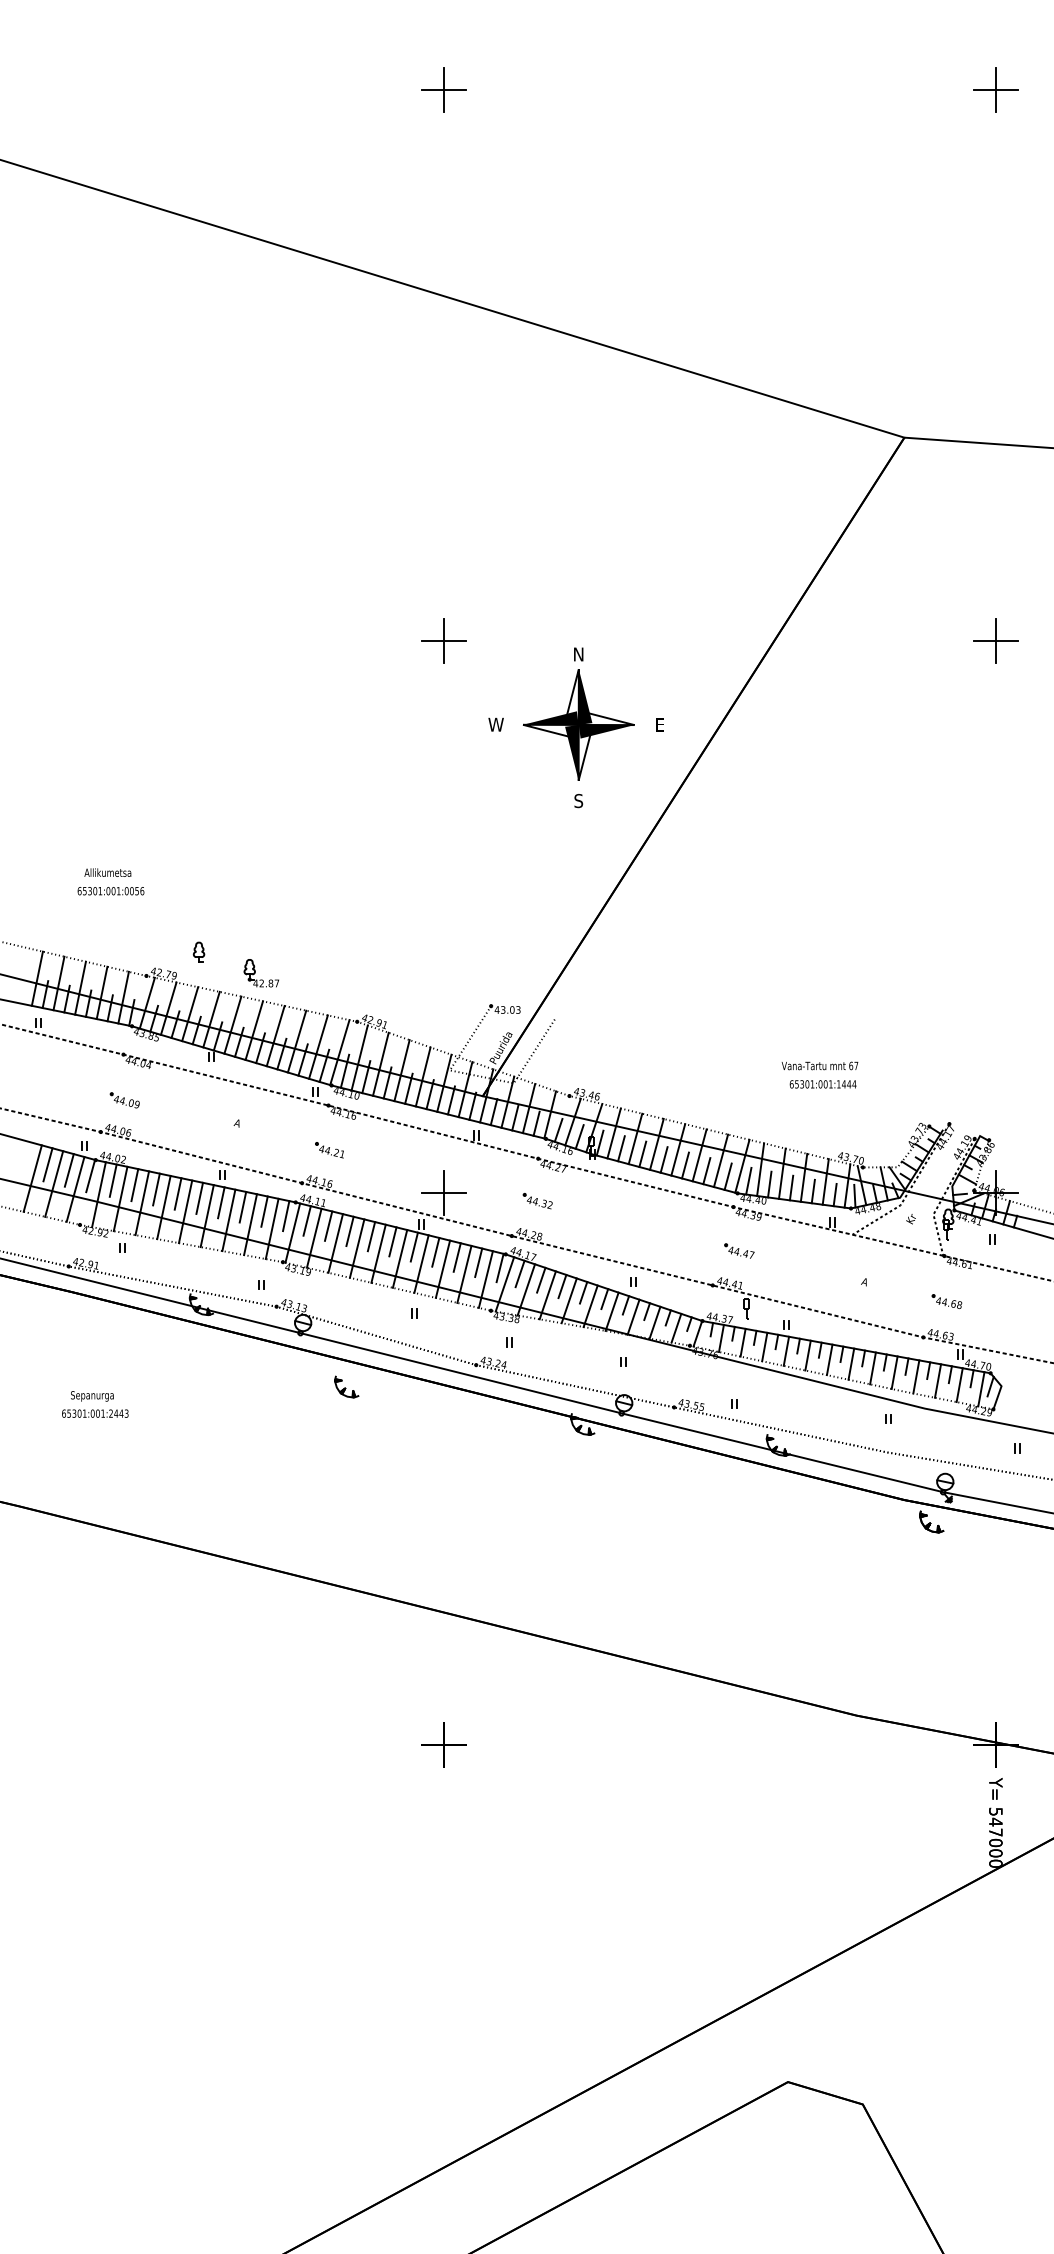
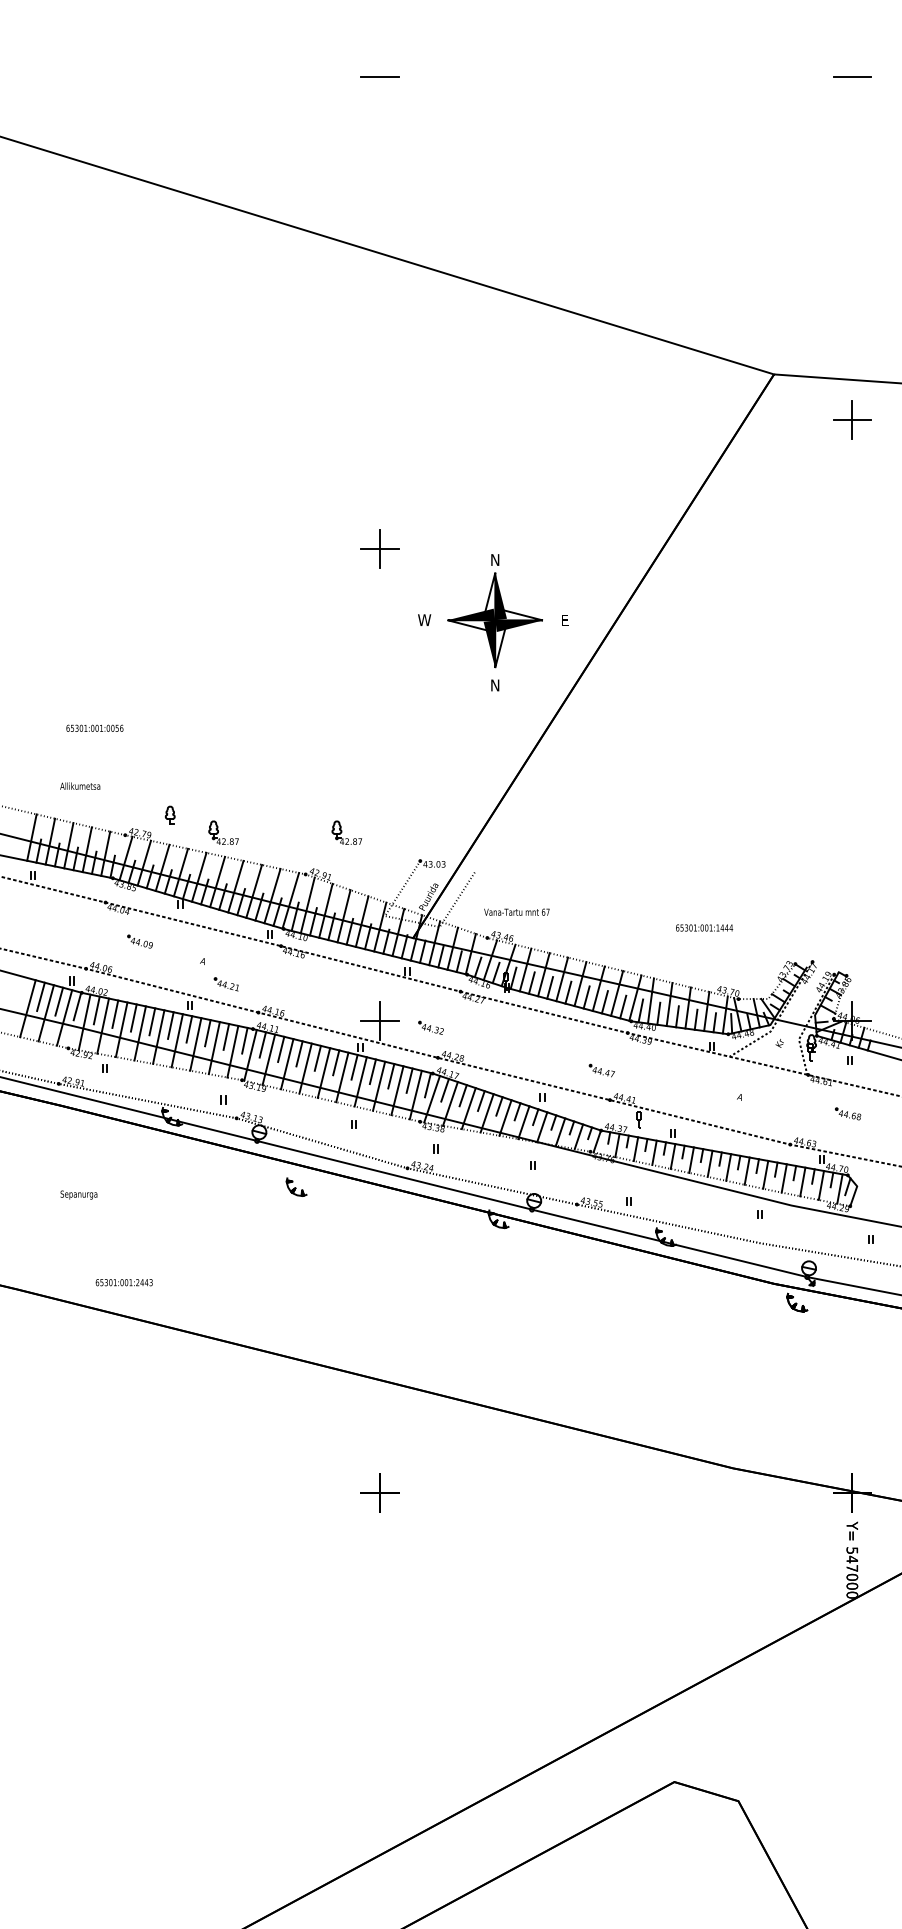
line: (444, 89) -> (380, 76), removed
line: (995, 89) -> (852, 76), removed
part: (995, 640) -> (852, 419), moved
text: (578, 800) -> (495, 685), S -> N
text: (107, 872) -> (79, 786), moved
text: (110, 891) -> (94, 728), moved
part: (404, 973) -> (346, 833), added
text: (819, 1065) -> (516, 911), moved
part: (124, 1100) -> (139, 941), moved
part: (329, 1150) -> (226, 984), moved
part: (537, 1201) -> (430, 1028), moved
part: (739, 1250) -> (602, 1070), moved
part: (946, 1301) -> (847, 1113), moved
text: (95, 1413) -> (124, 1282), moved

